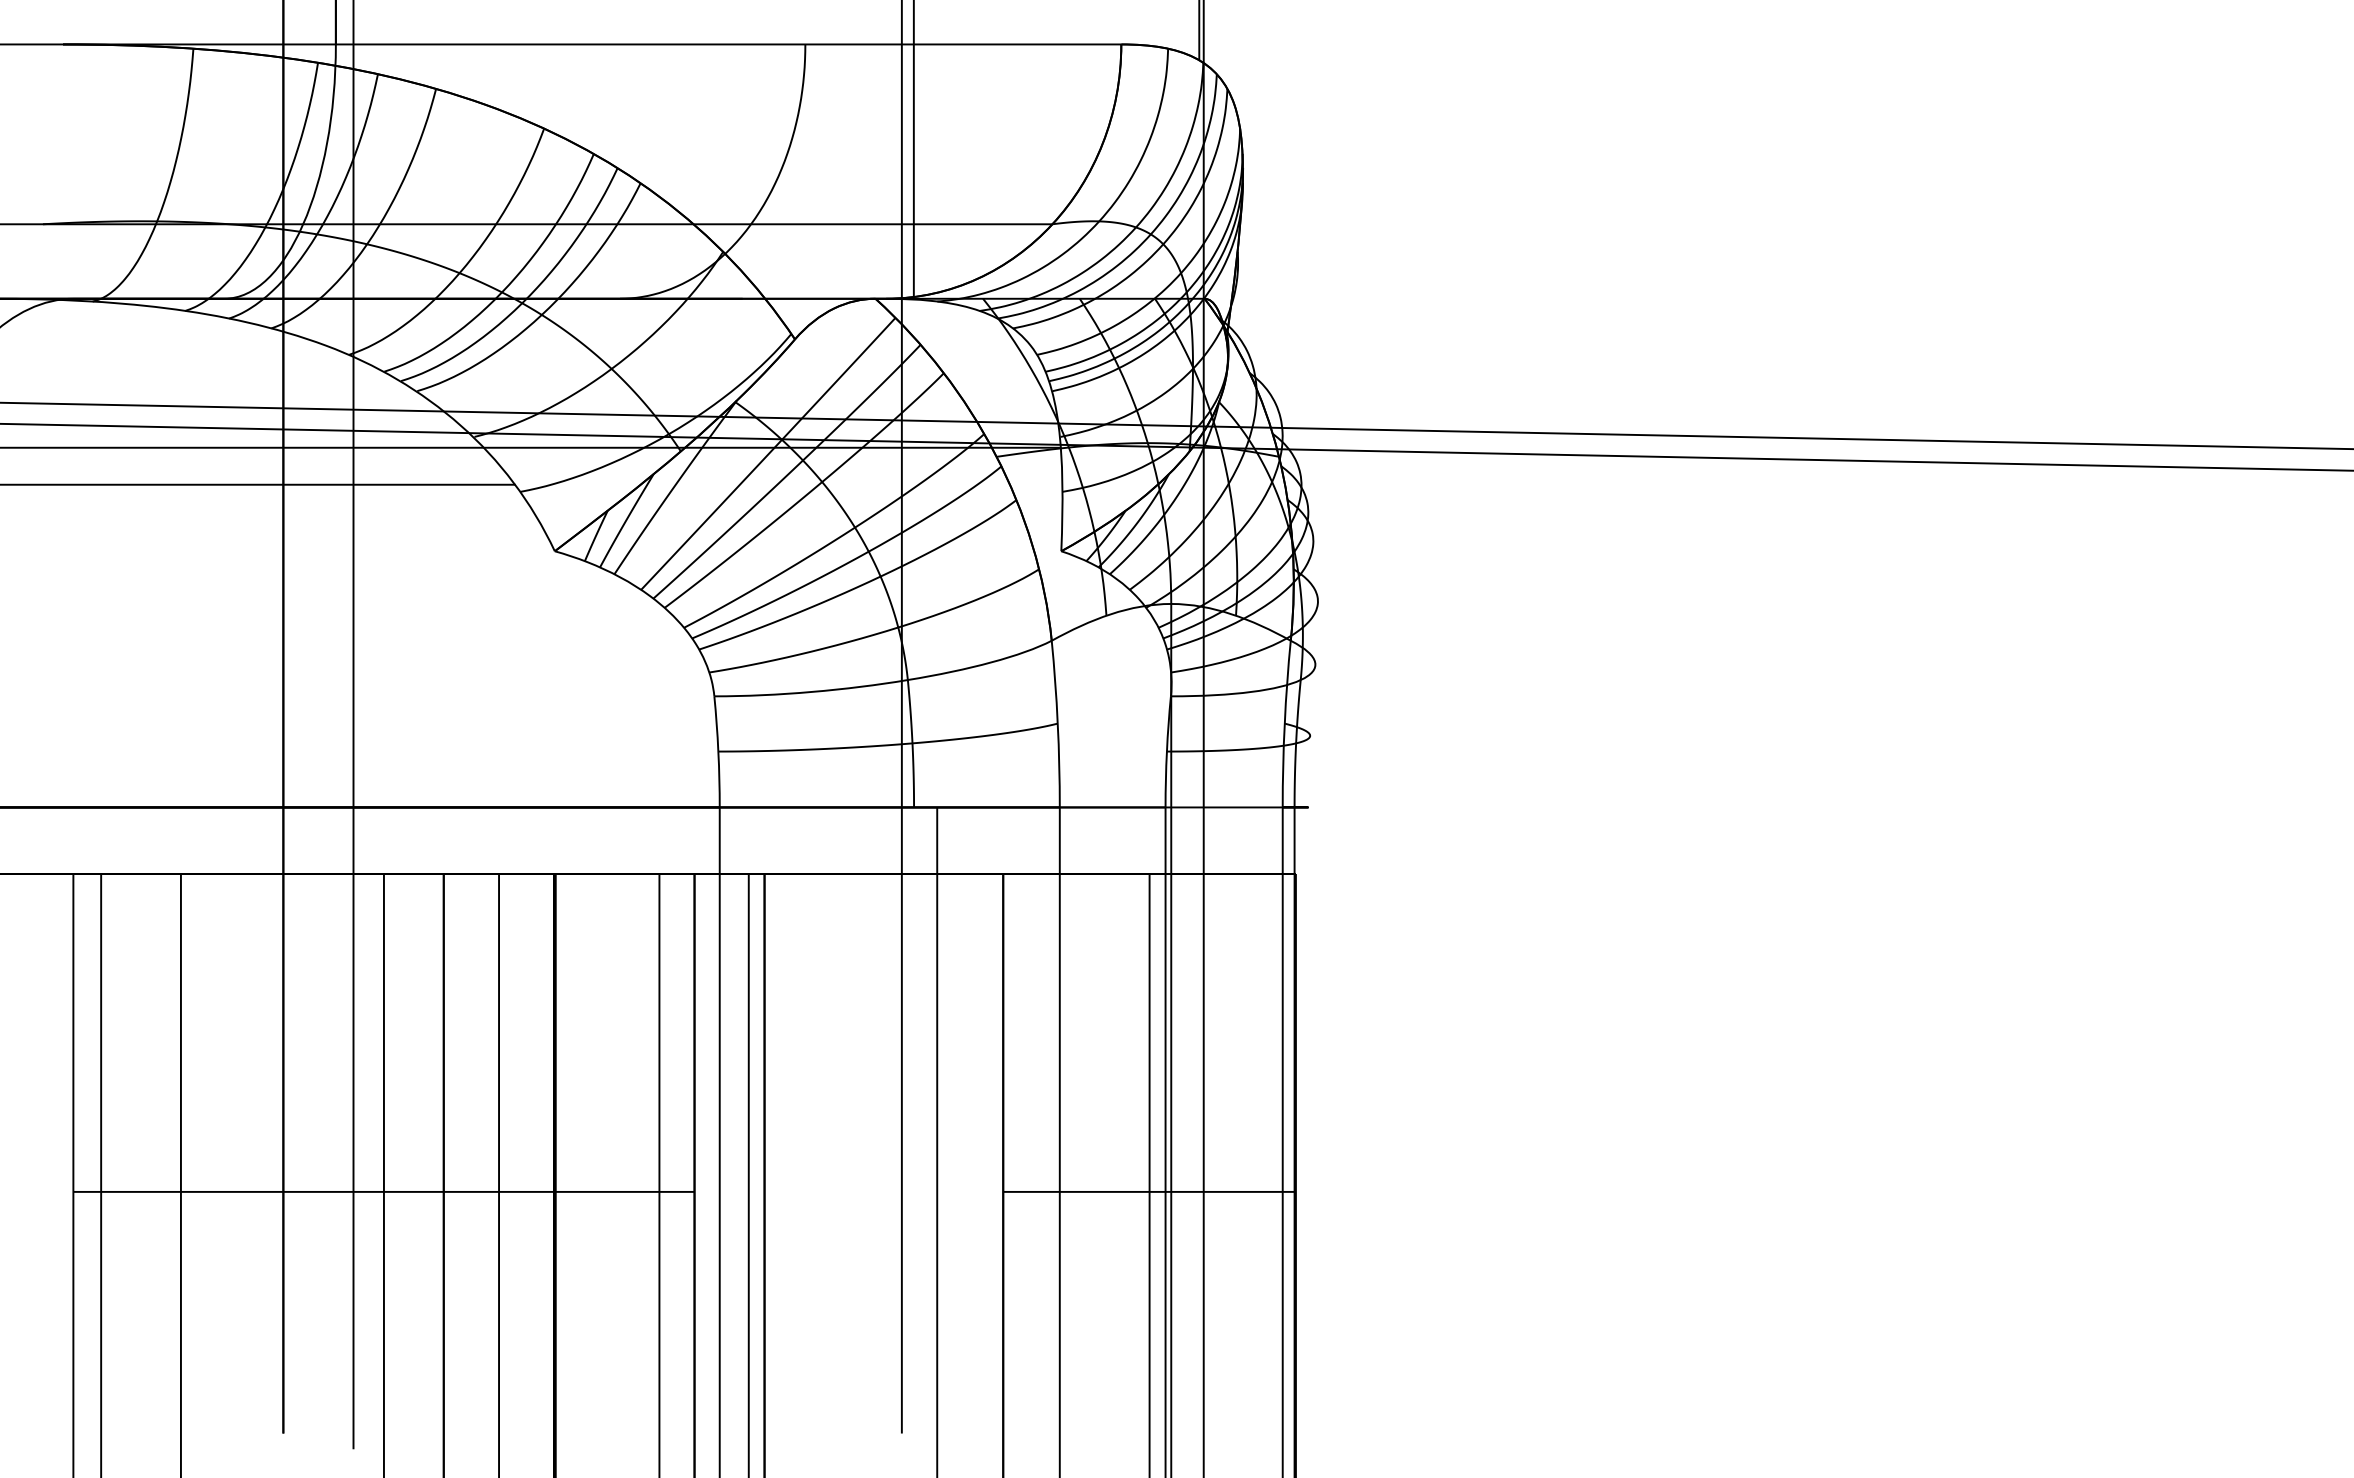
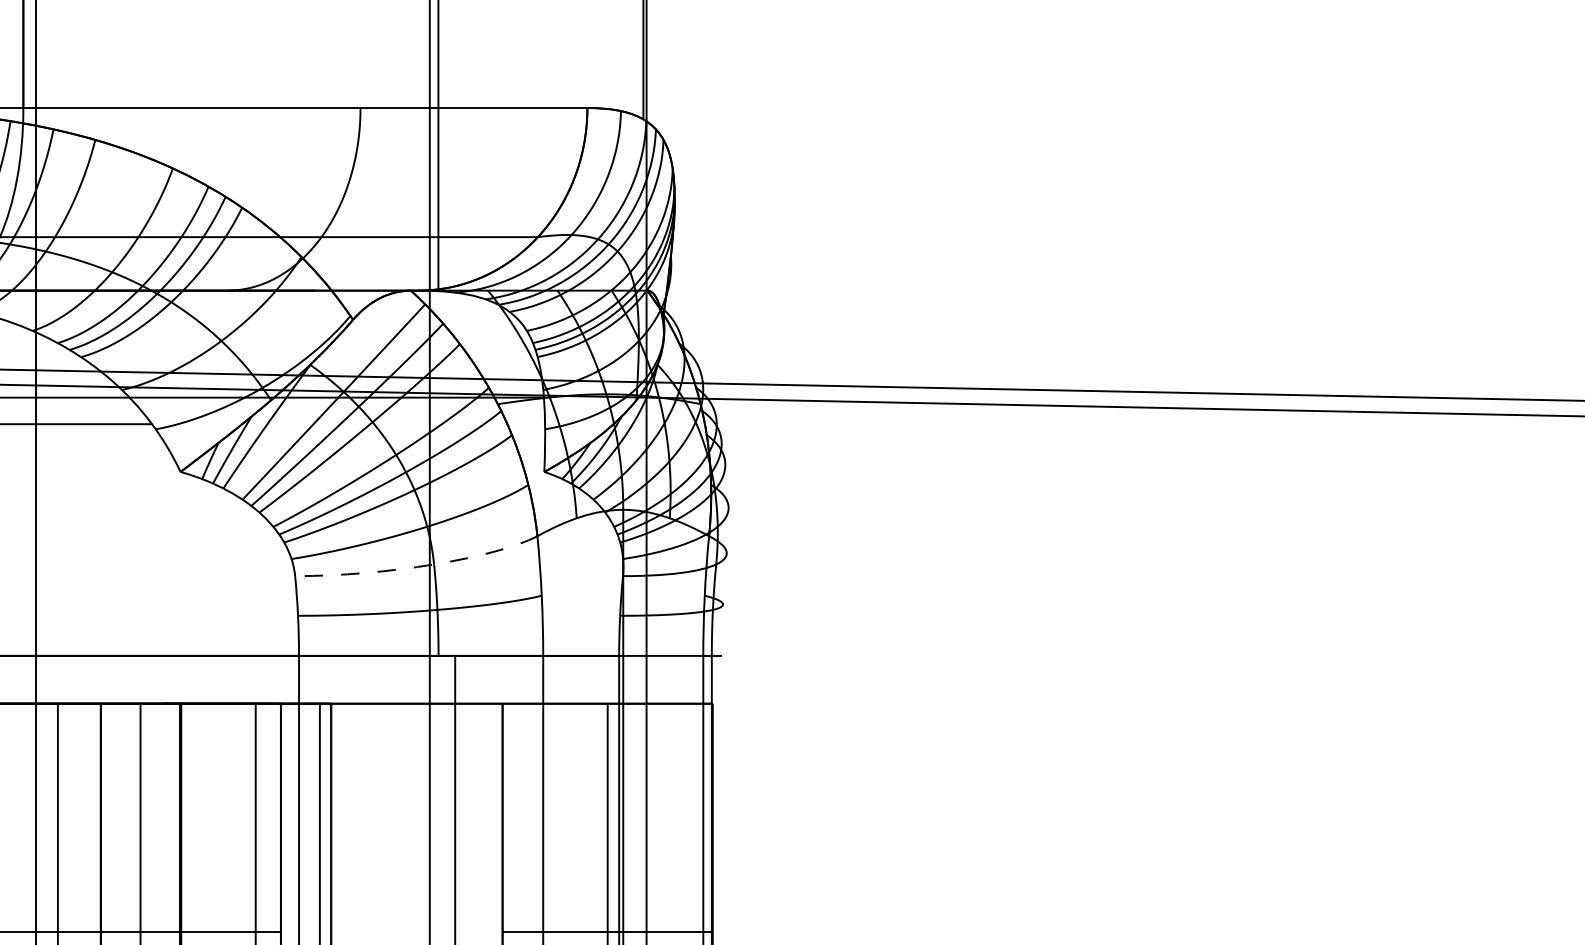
arc: (891, 682) -> (422, 566), solid -> dashed

